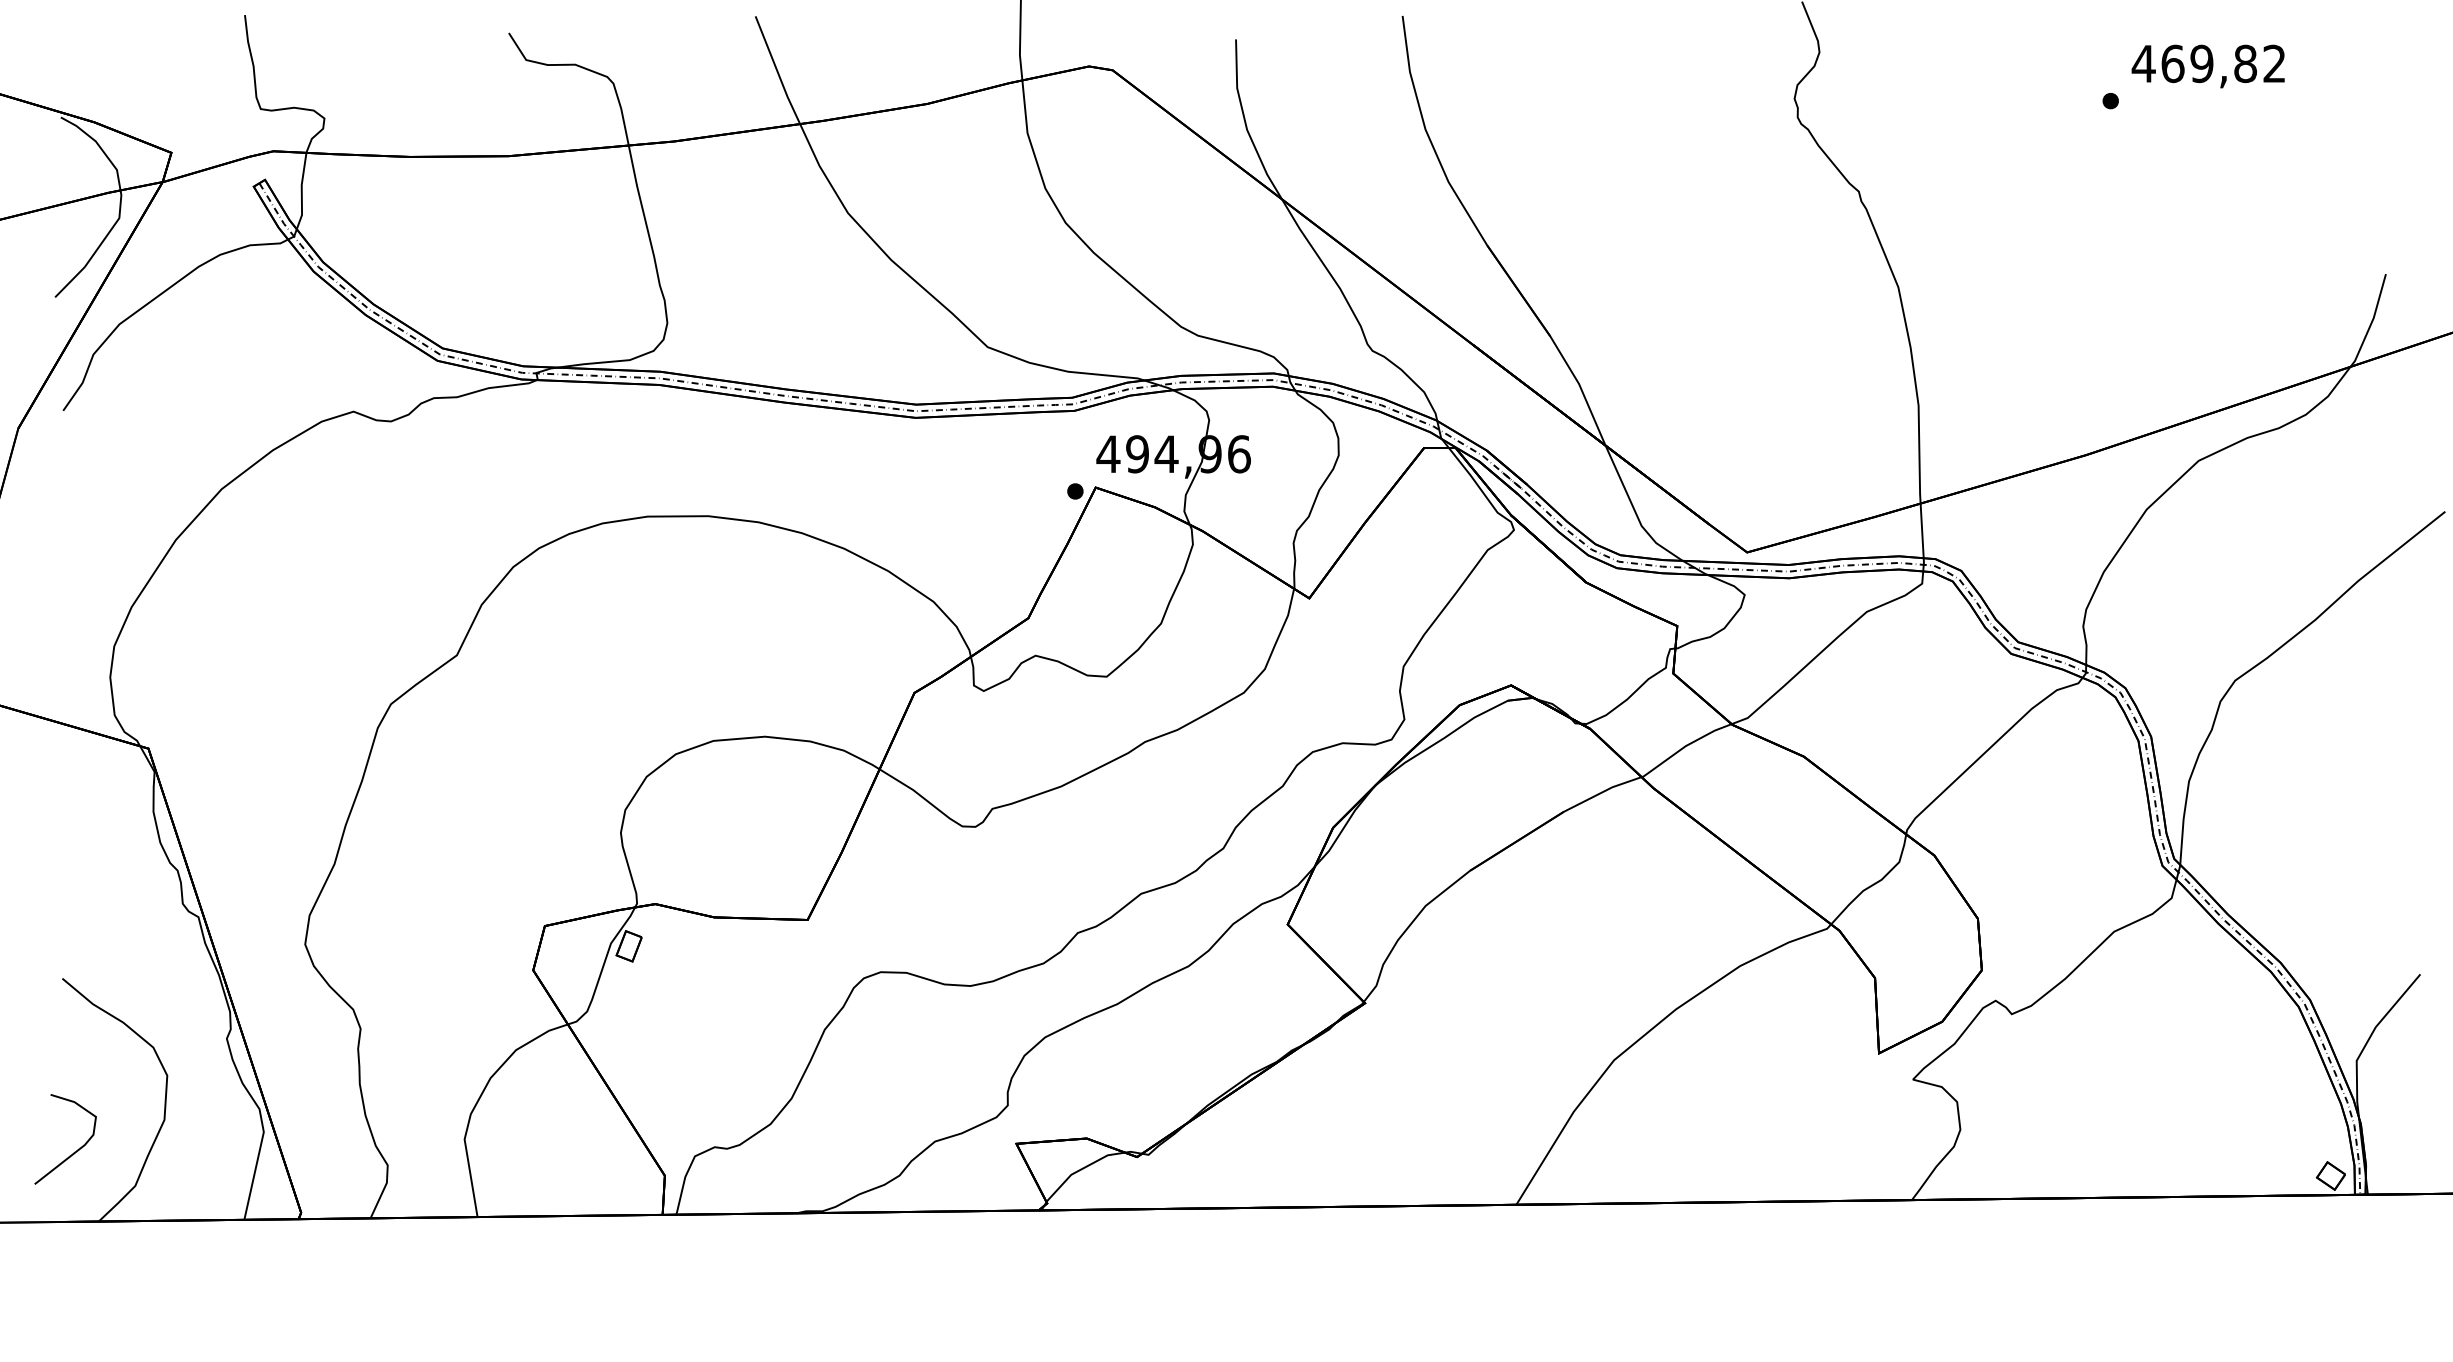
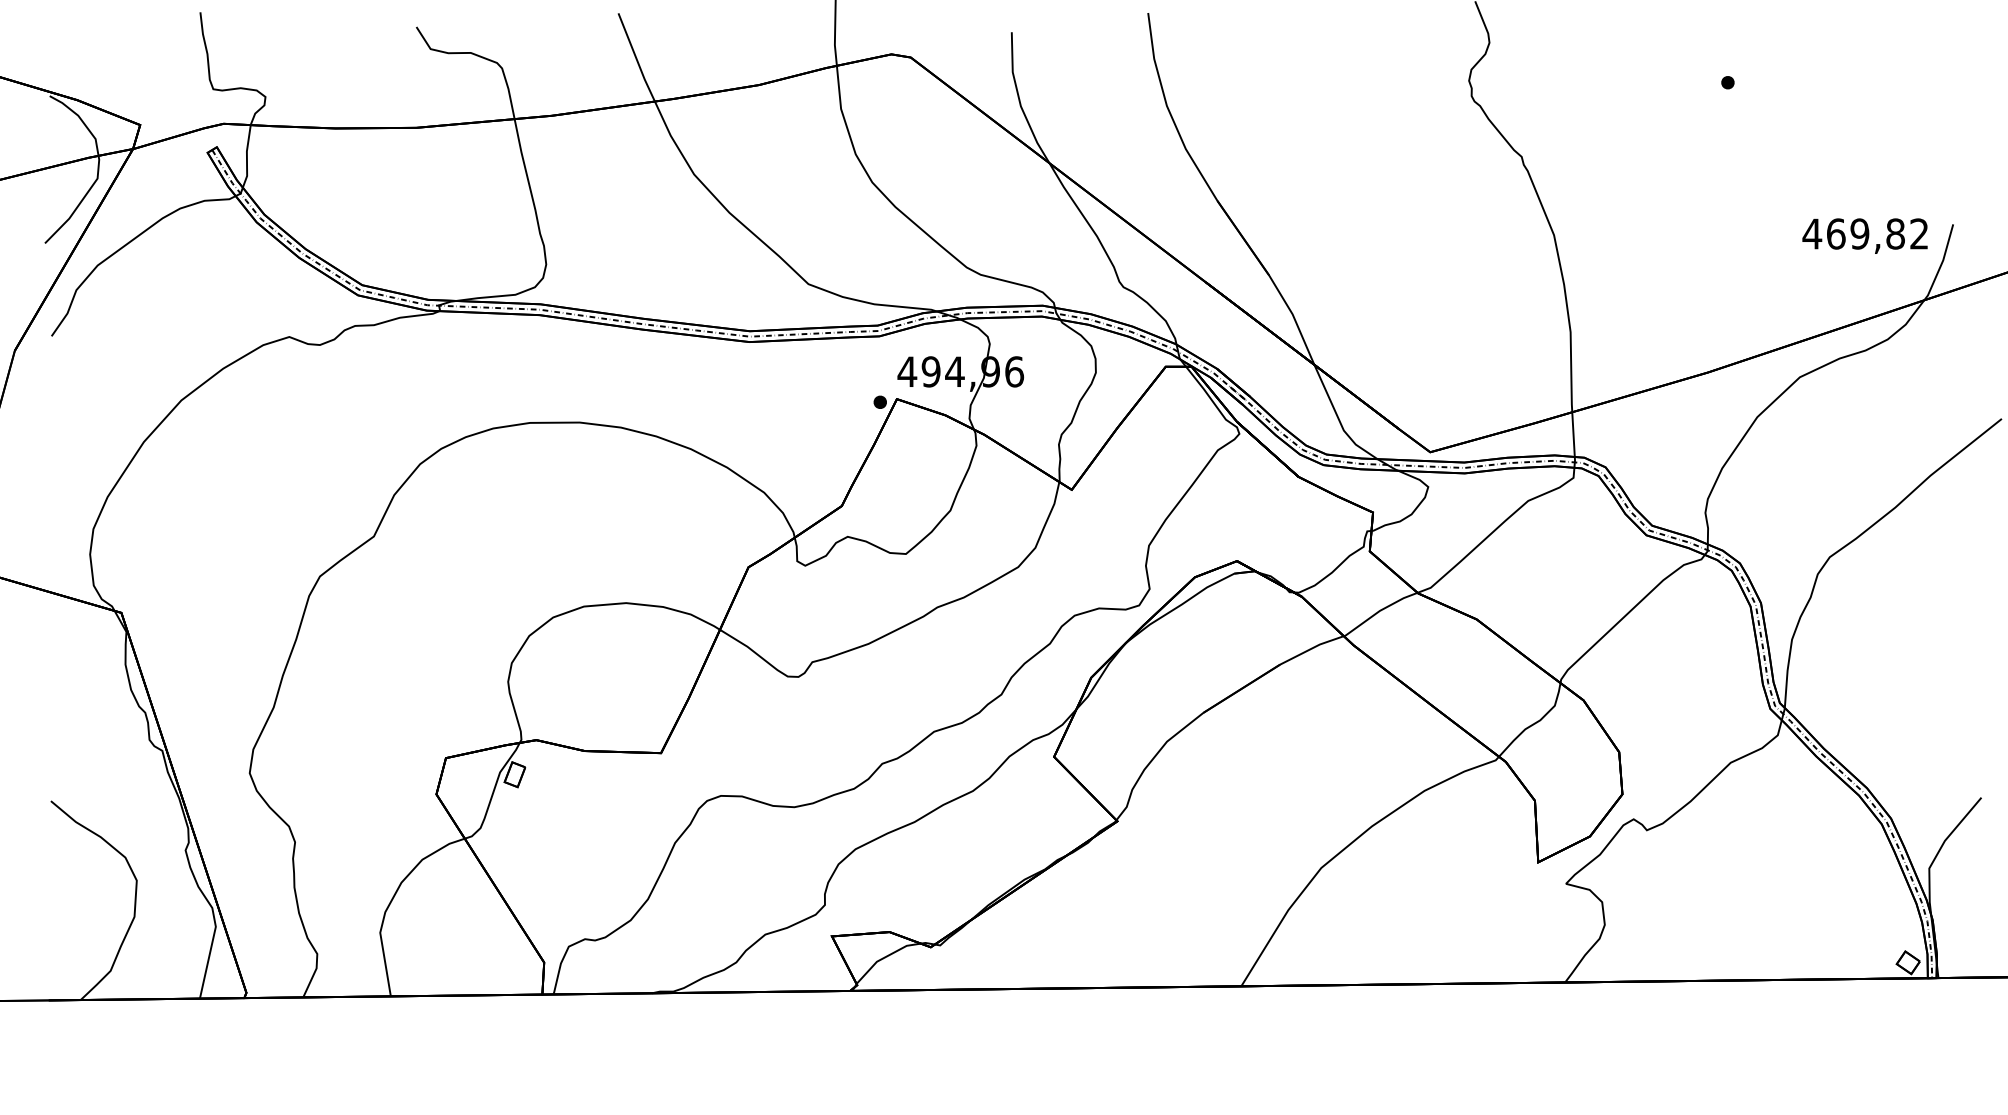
text: (2207, 66) -> (1864, 236), moved
curve: (74, 1151) -> (60, 942), removed

